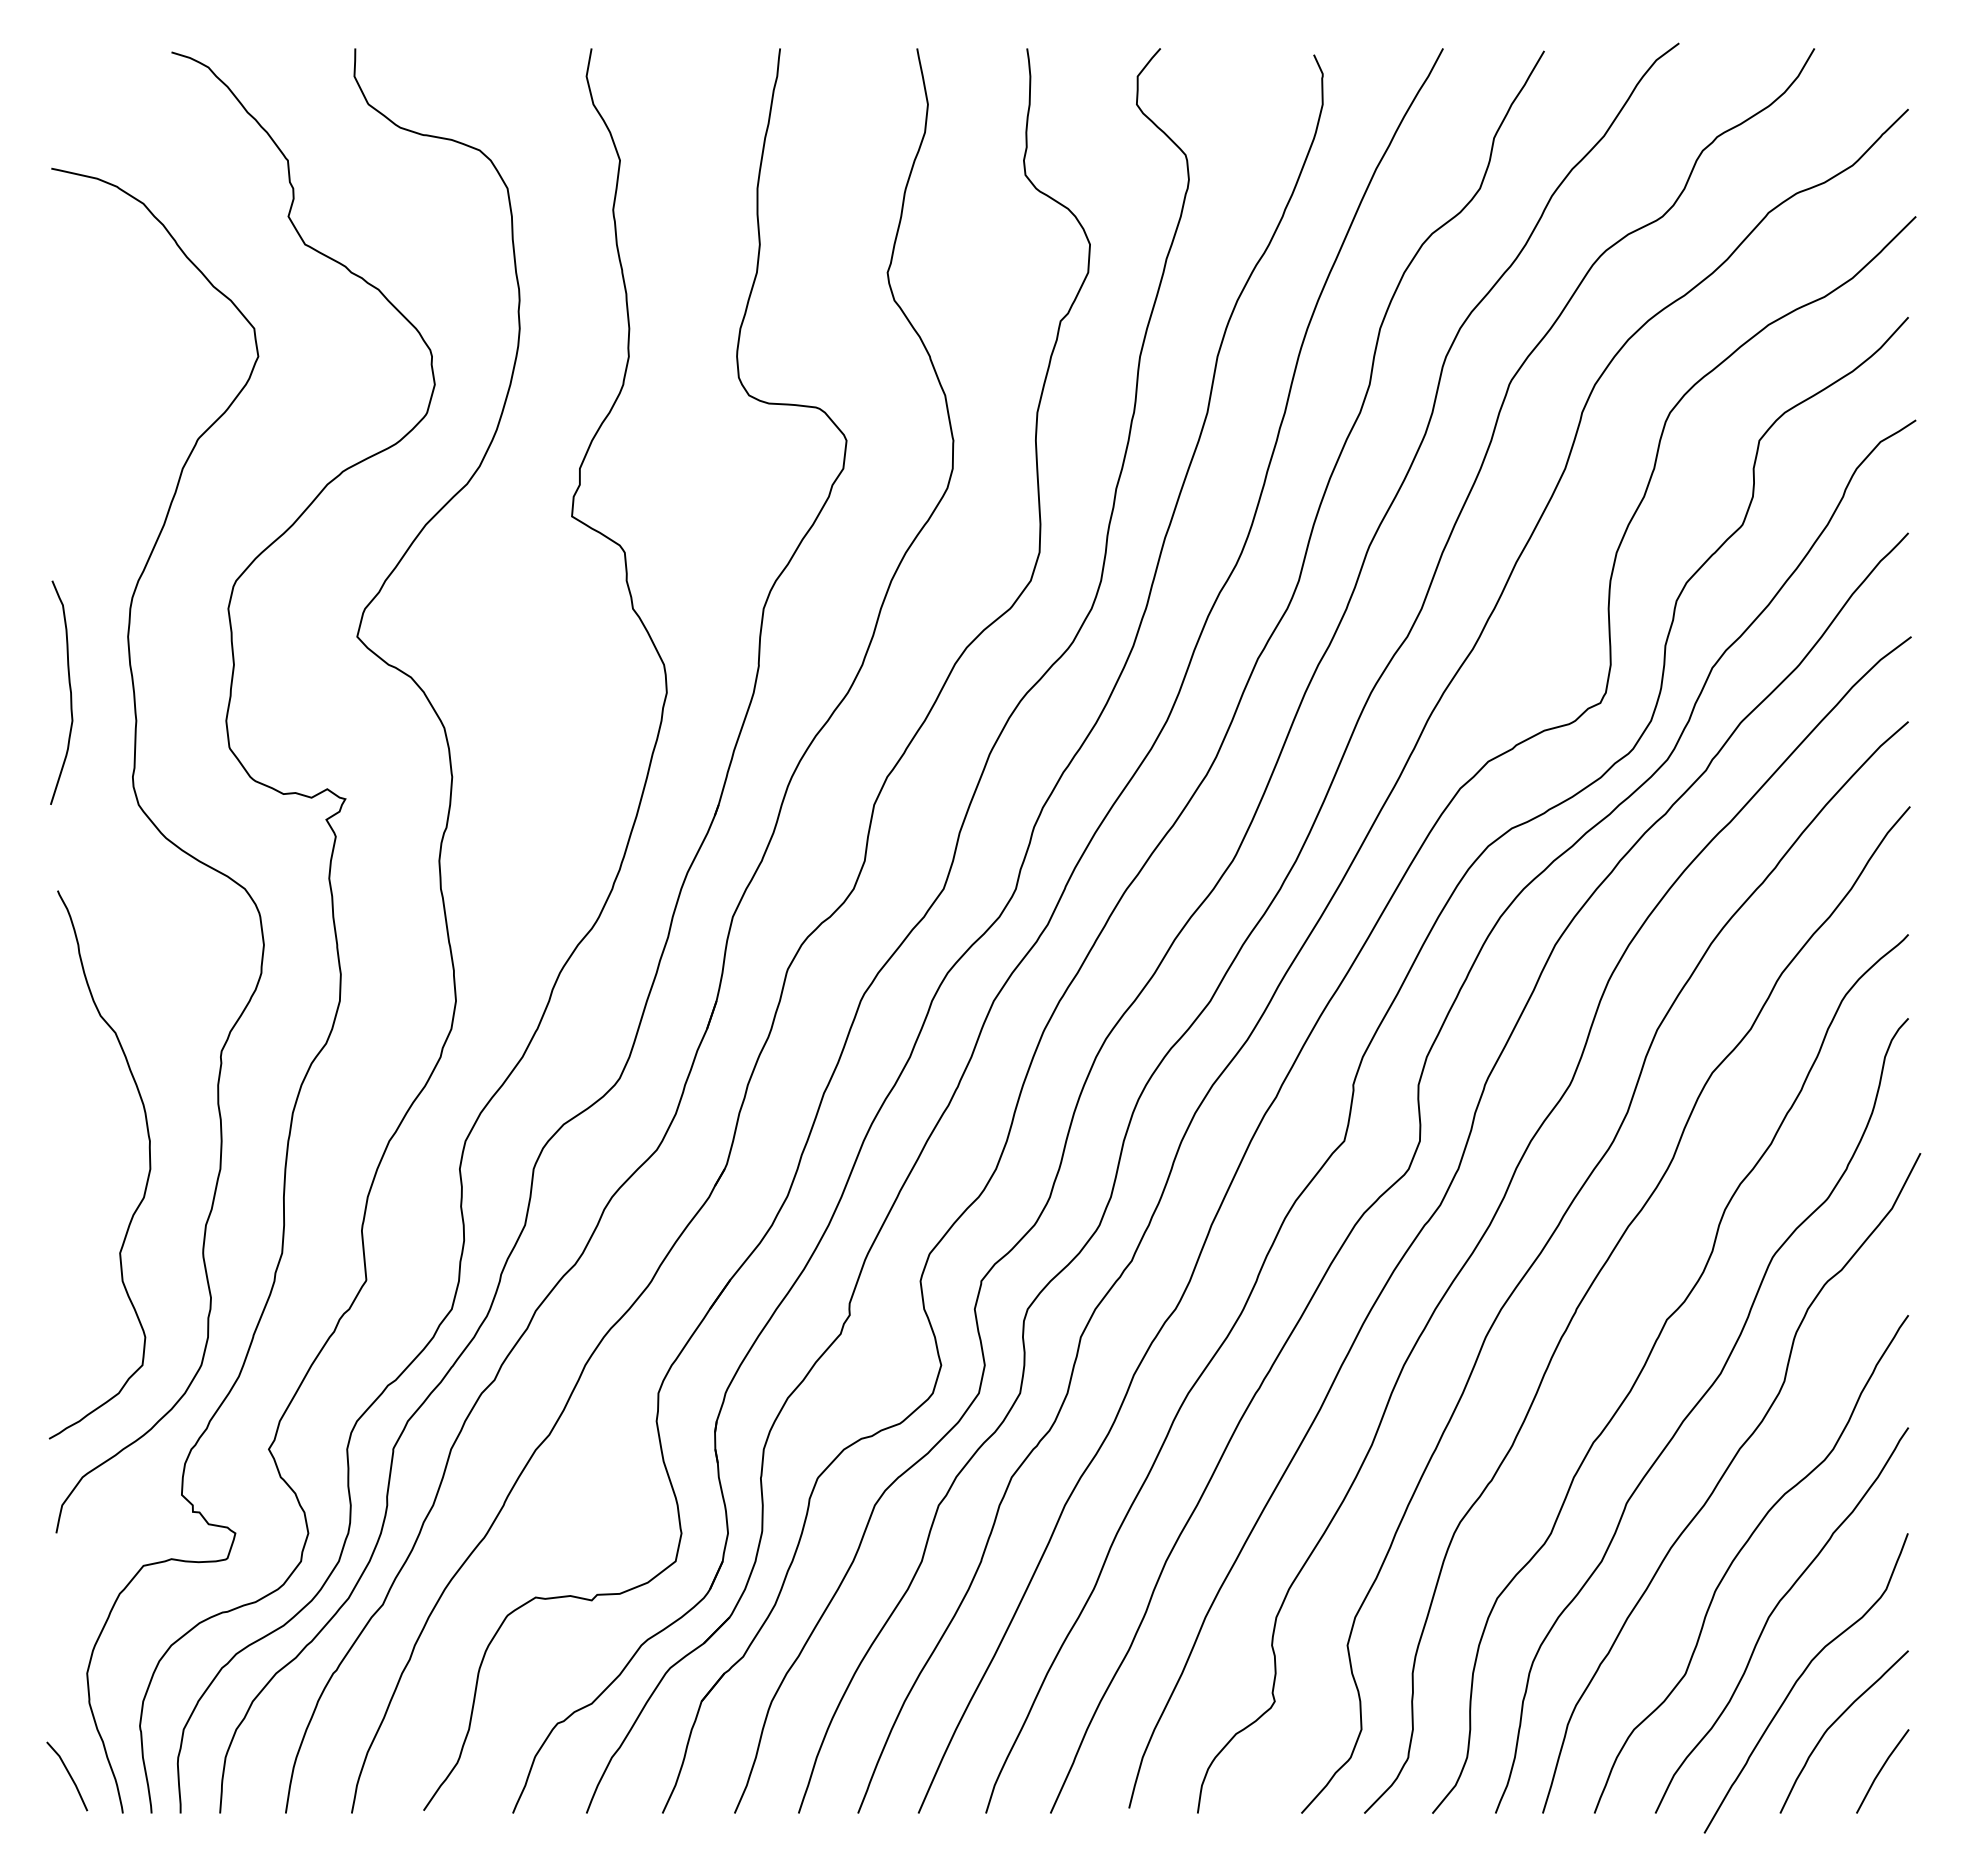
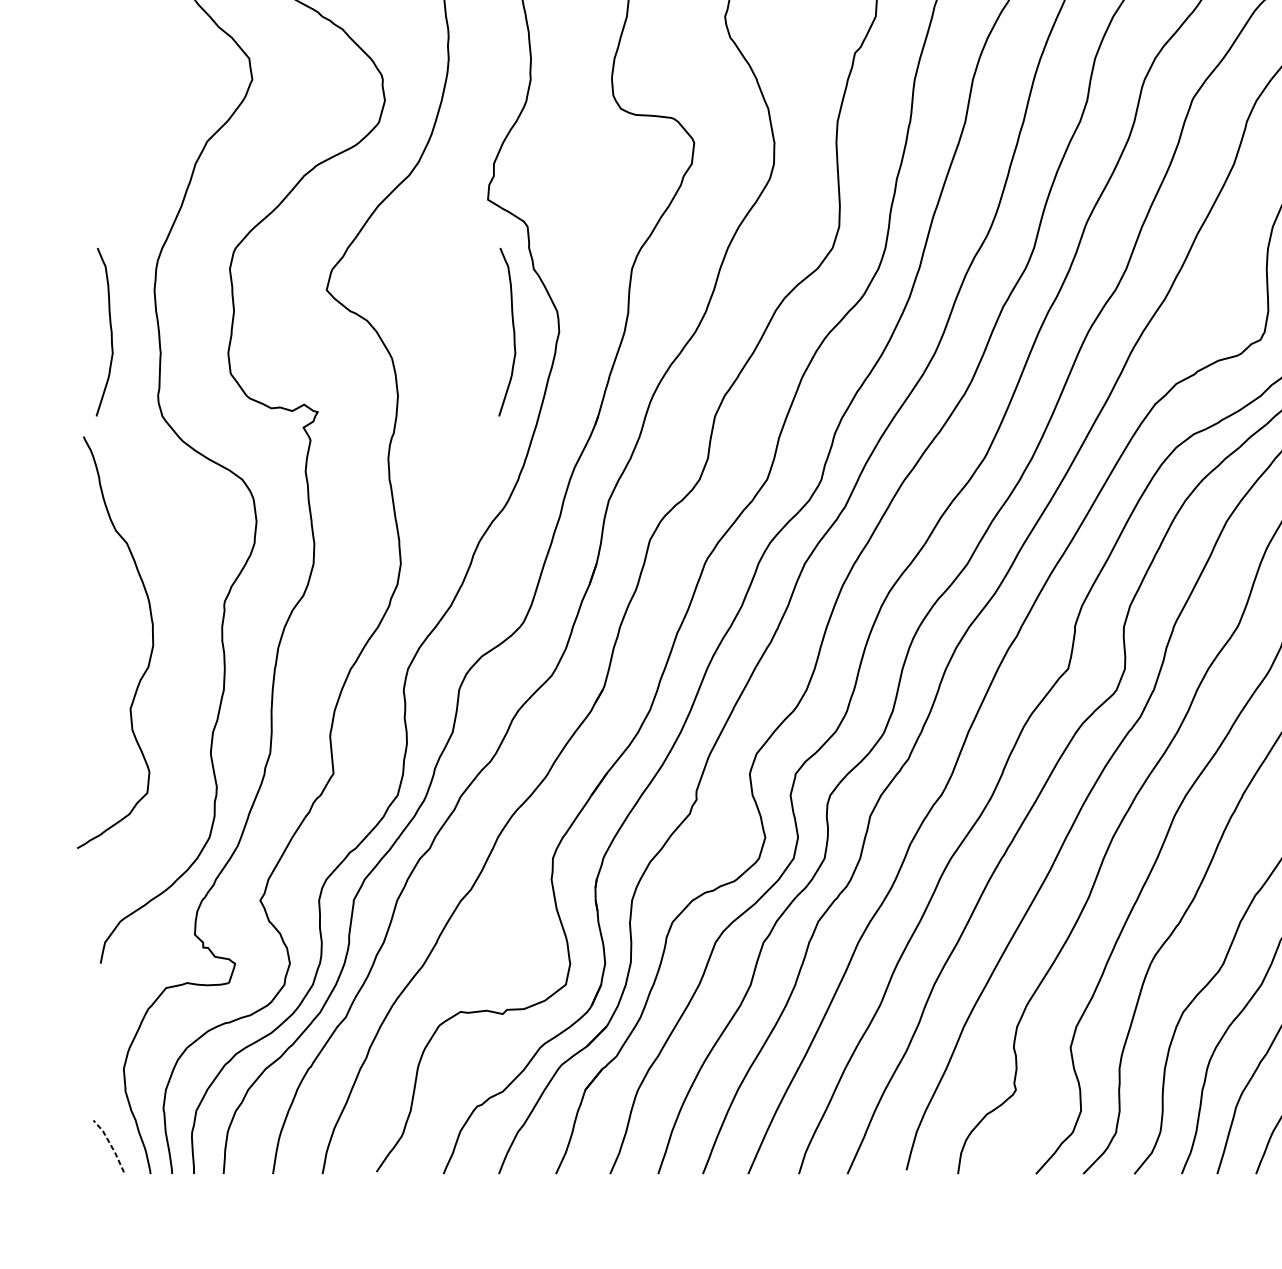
curve: (605, 690) -> (513, 330), added
curve: (147, 1176) -> (151, 651), moved
line: (70, 1775) -> (111, 1145), solid -> dashed

